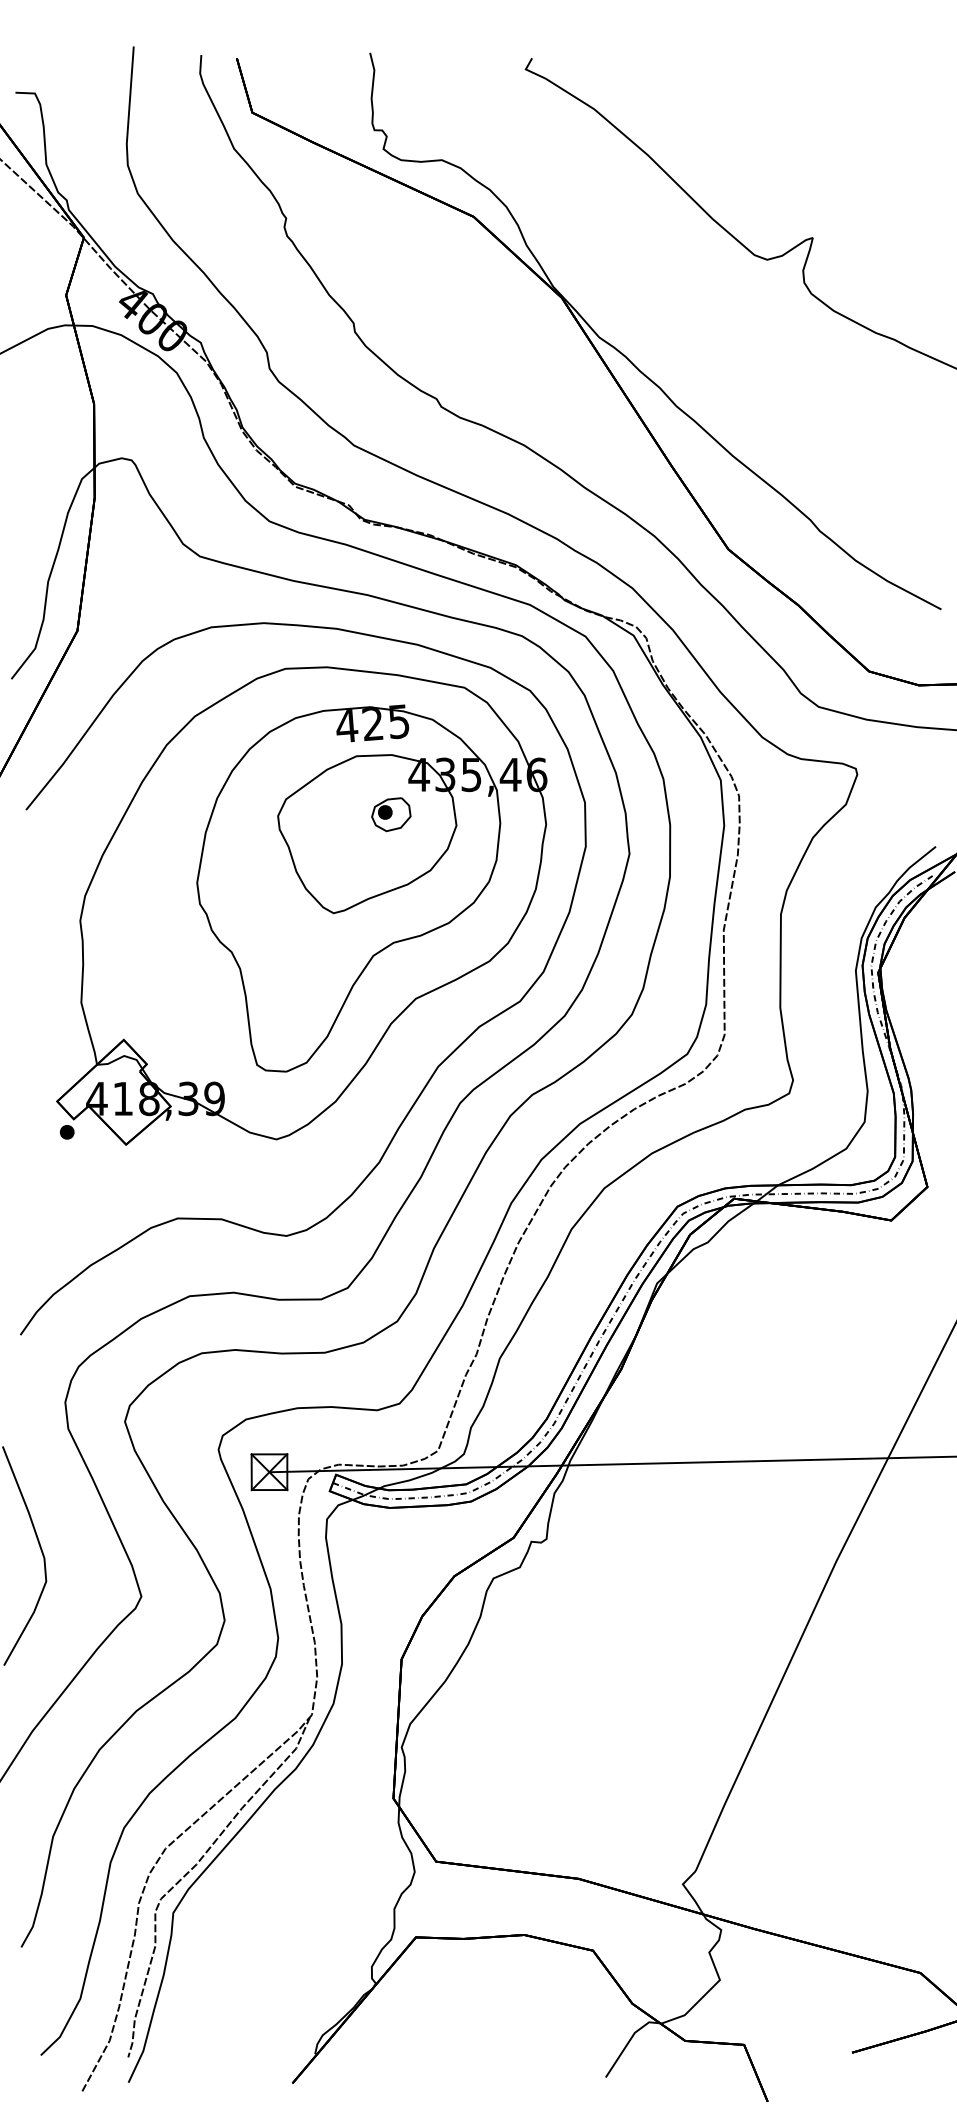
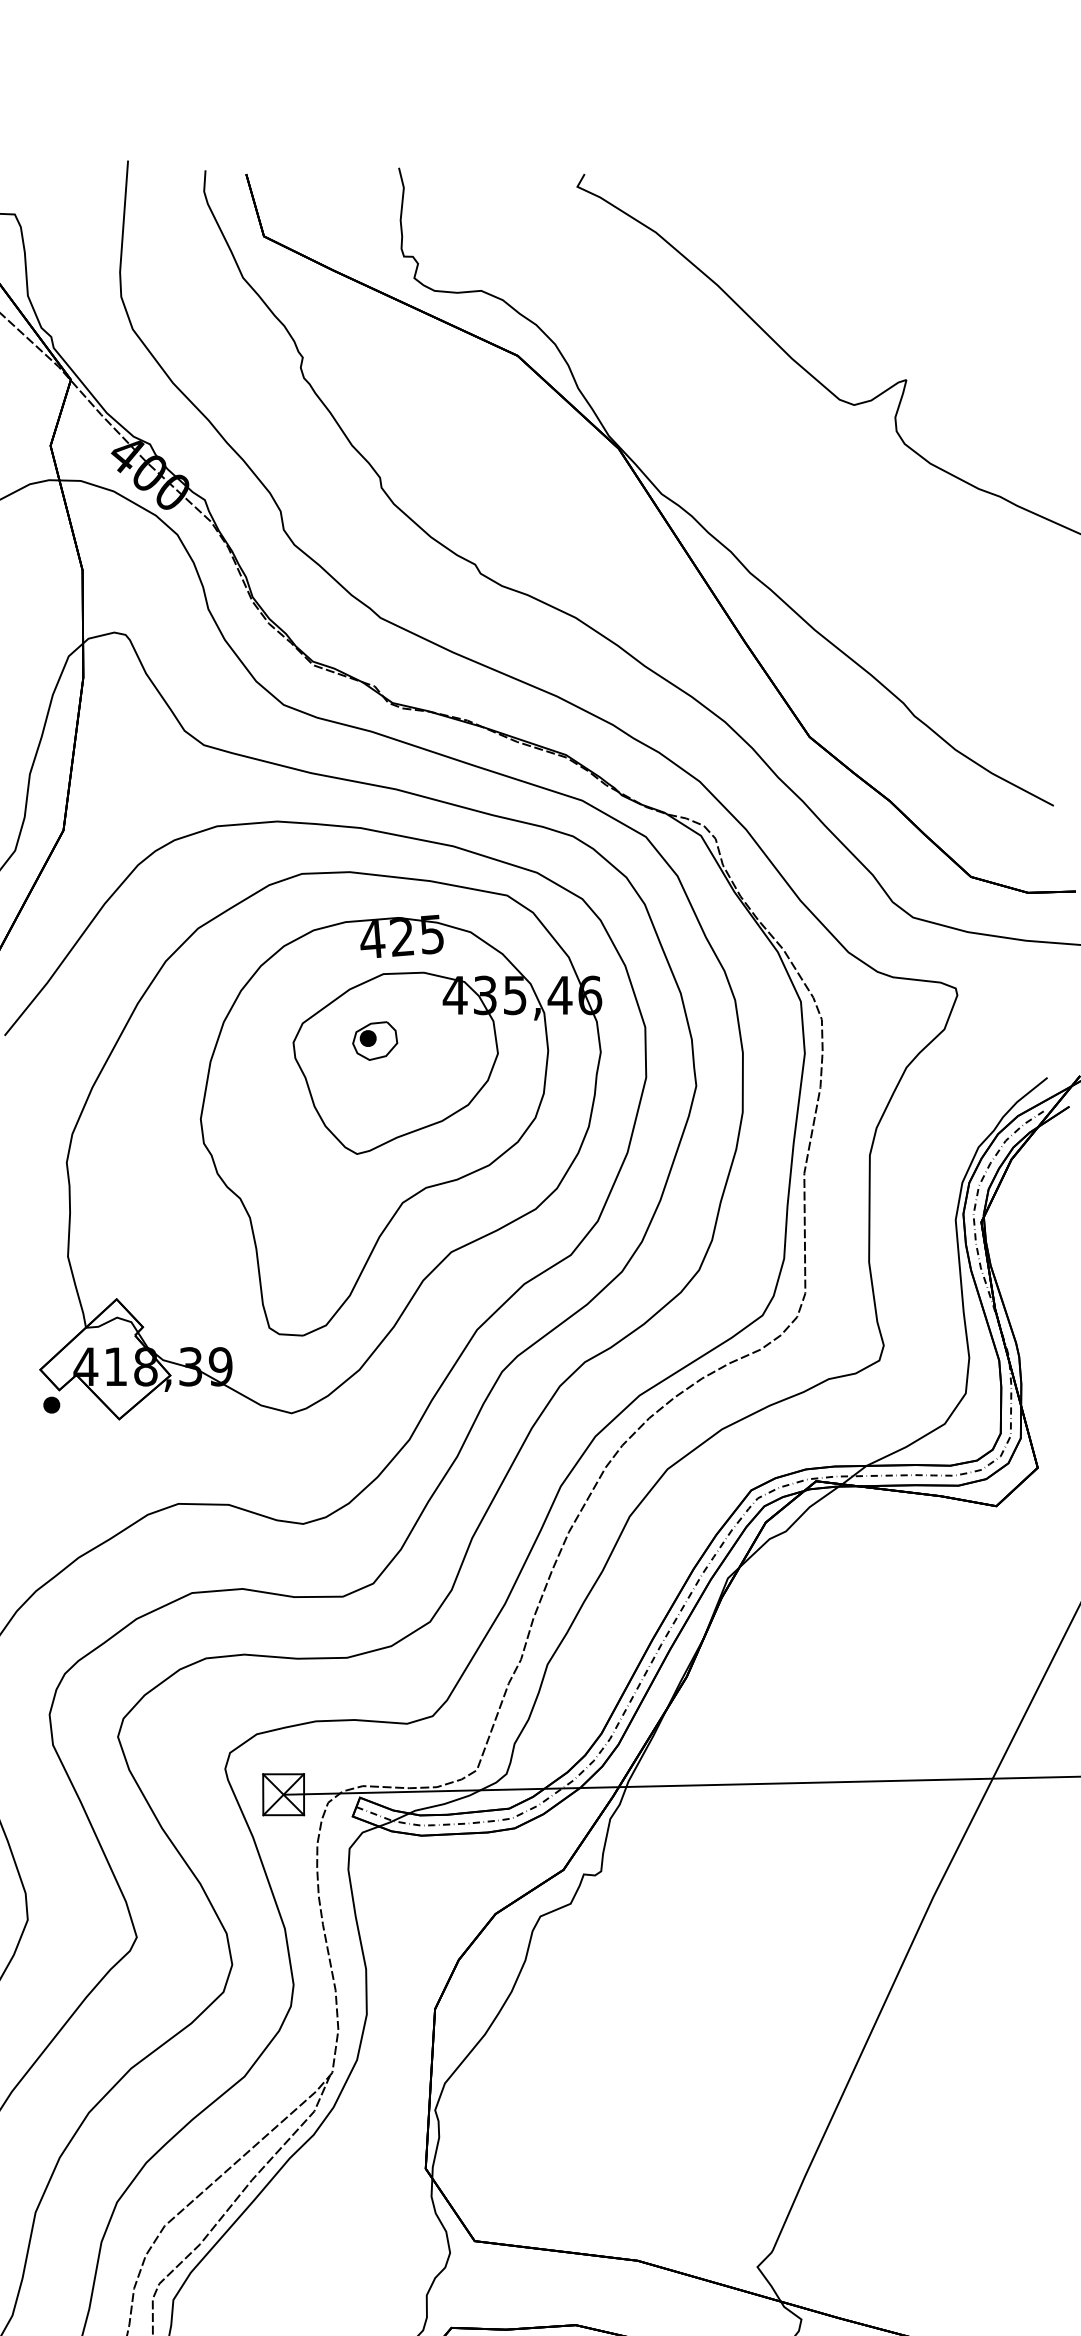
part: (391, 814) -> (375, 1040), moved

